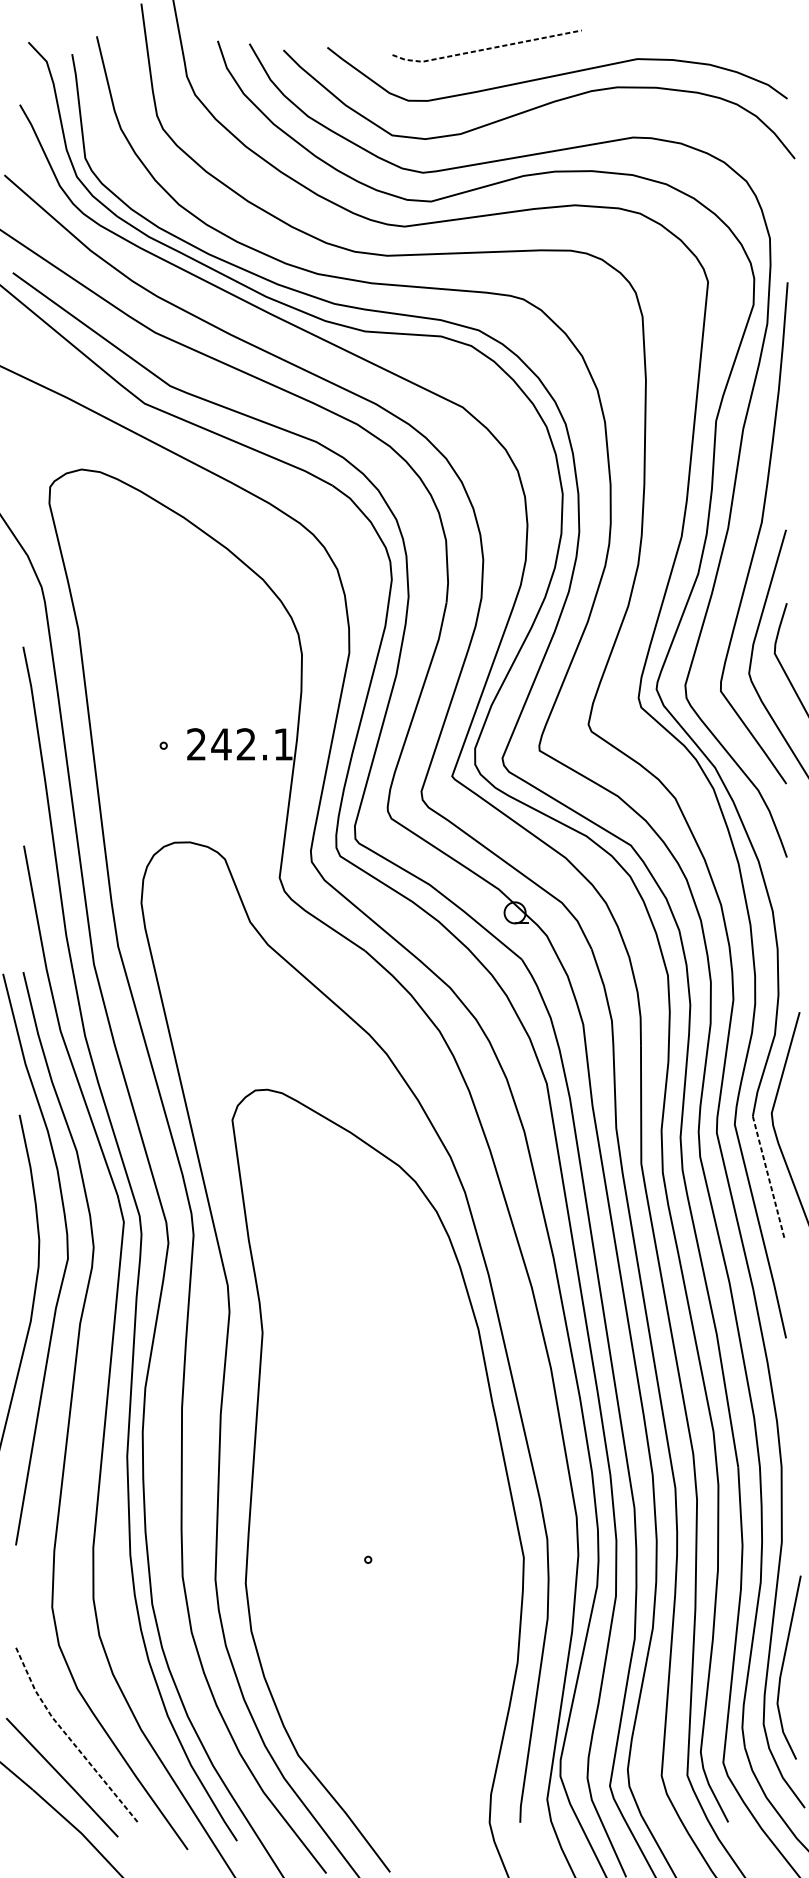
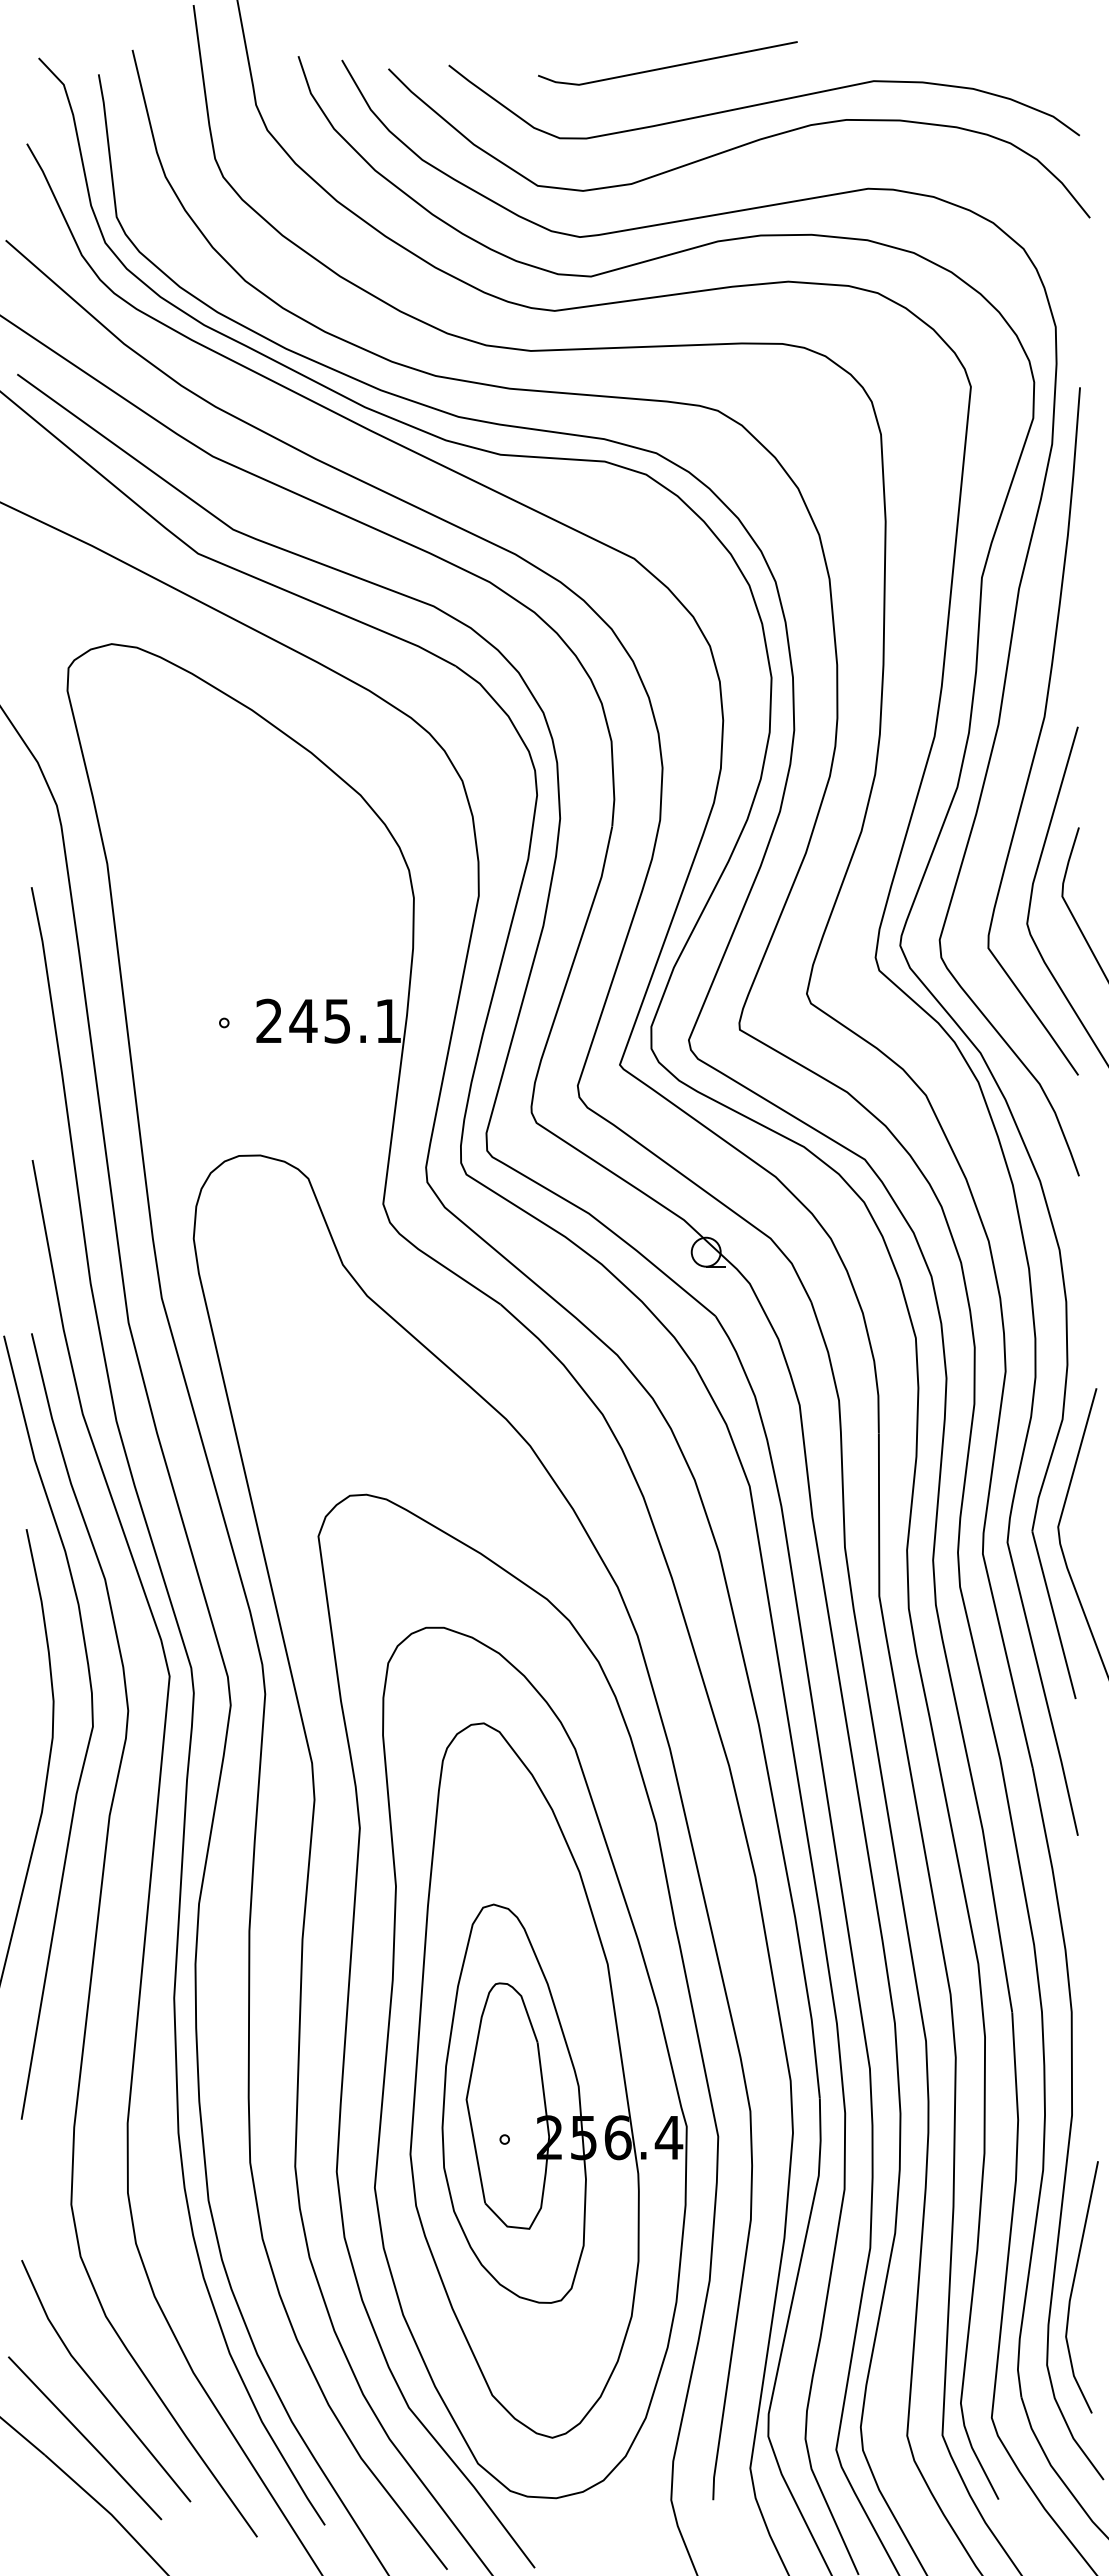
line: (486, 49) -> (666, 67), dashed -> solid
text: (245, 743) -> (336, 1020), 242.1 -> 245.1
line: (769, 1177) -> (1054, 1615), dashed -> solid
part: (387, 1503) -> (530, 2062), added
line: (70, 1739) -> (96, 2386), dashed -> solid

